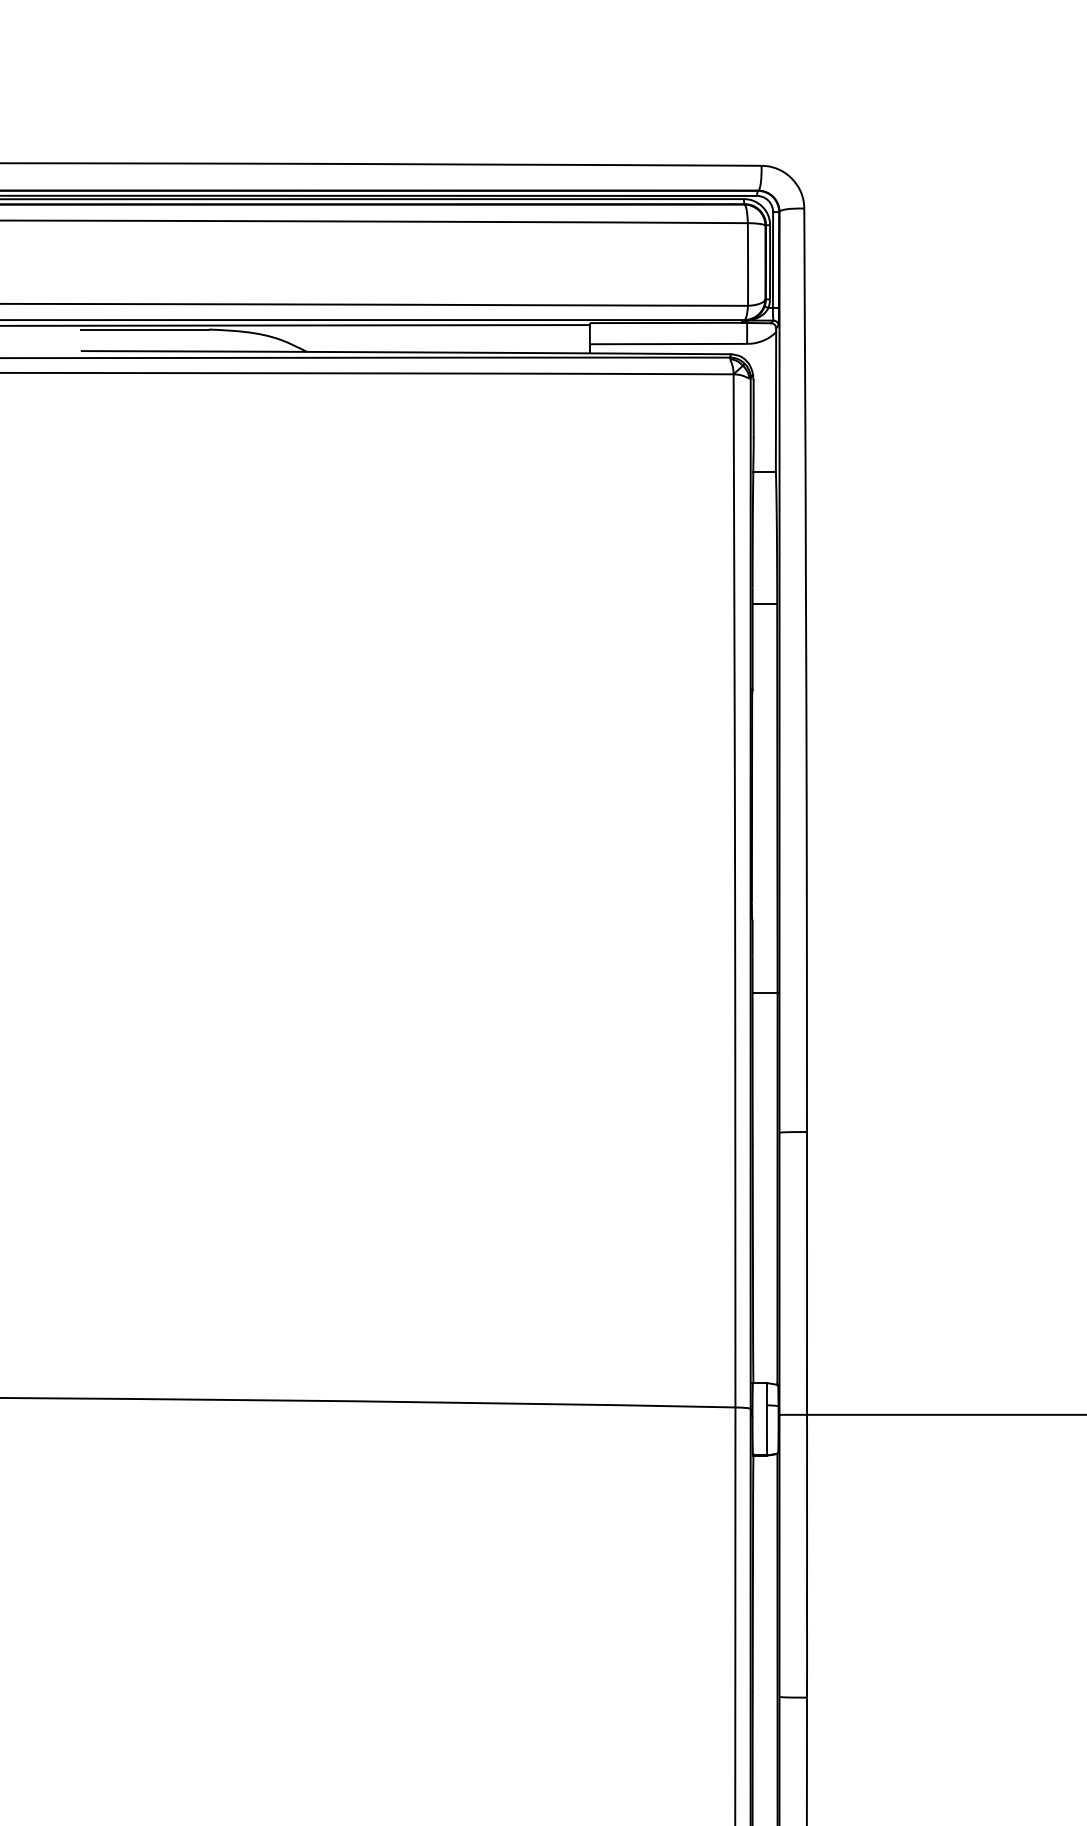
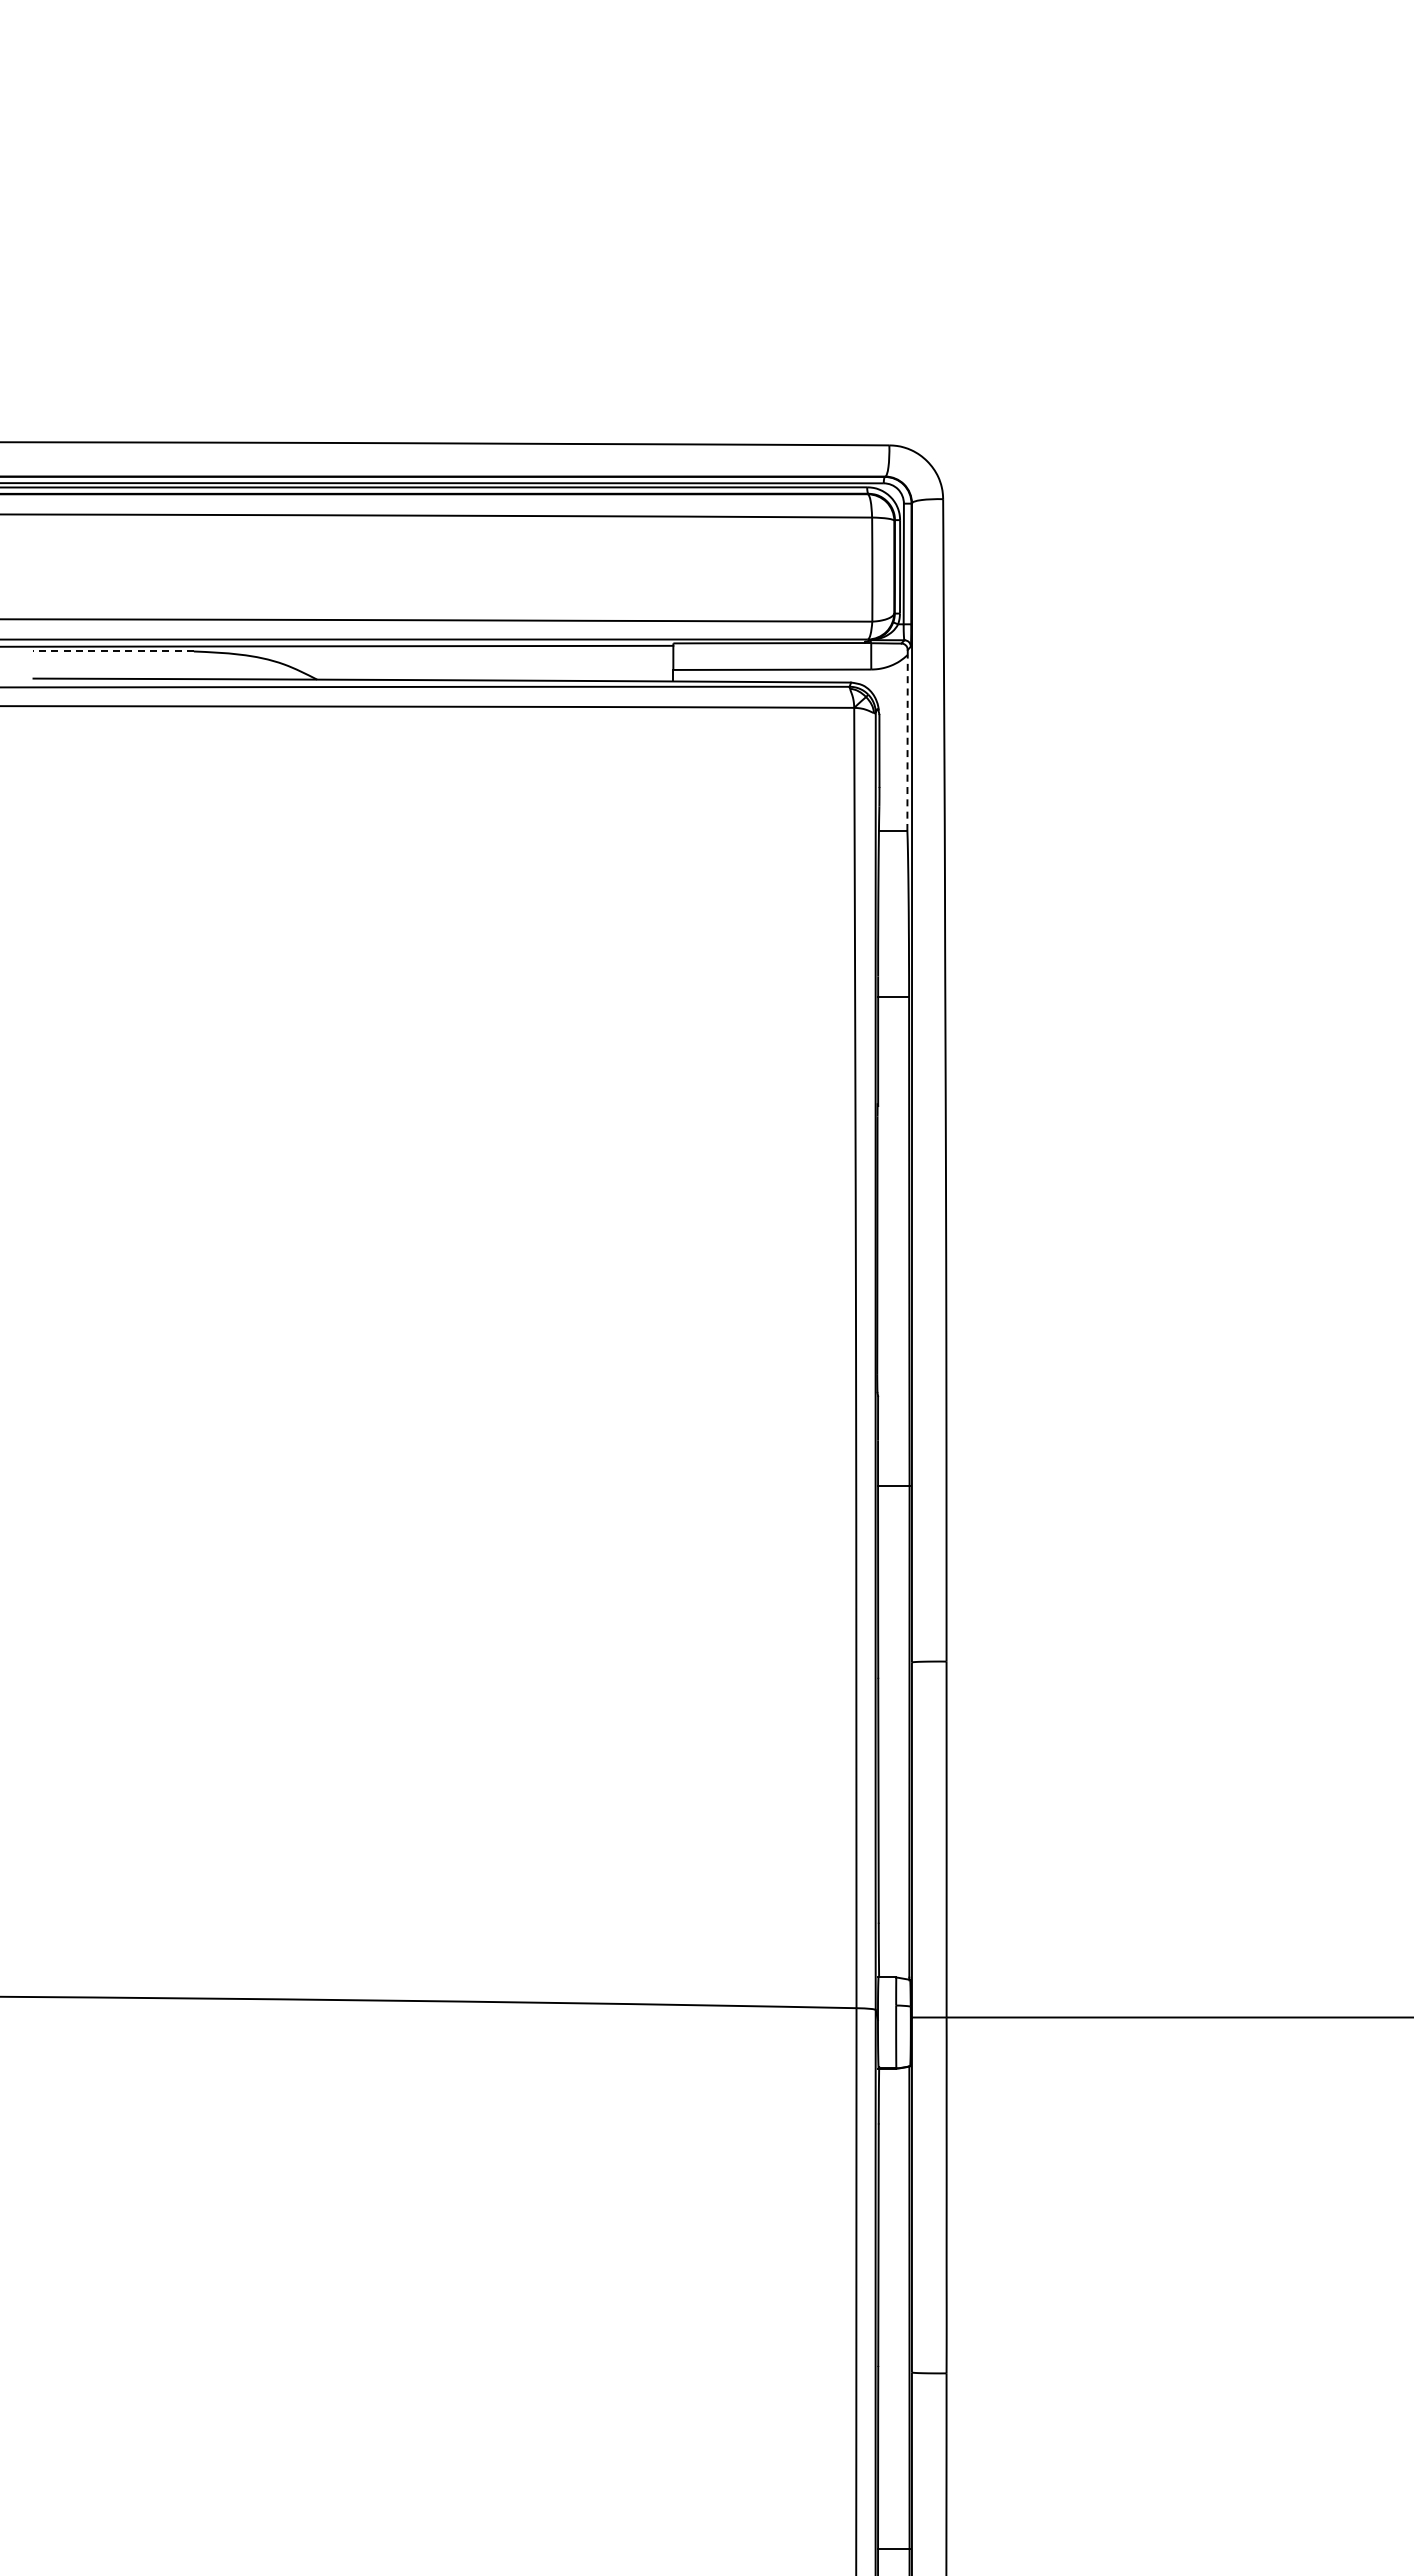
line: (145, 329) -> (113, 651), solid -> dashed
line: (775, 401) -> (907, 742), solid -> dashed

